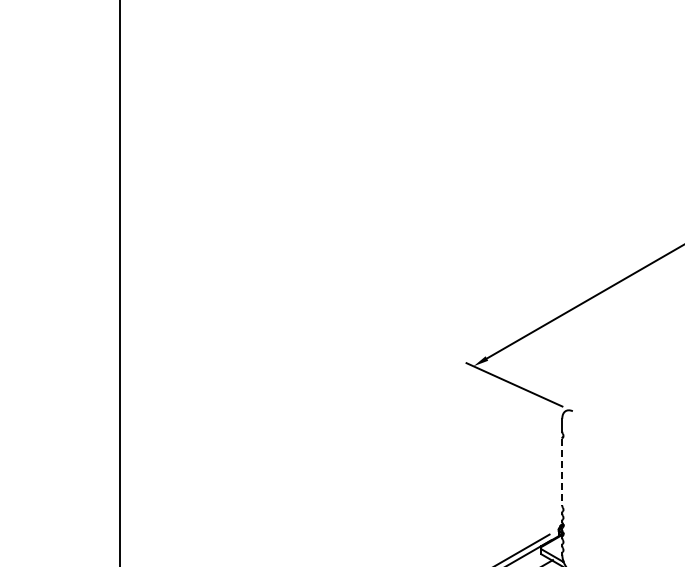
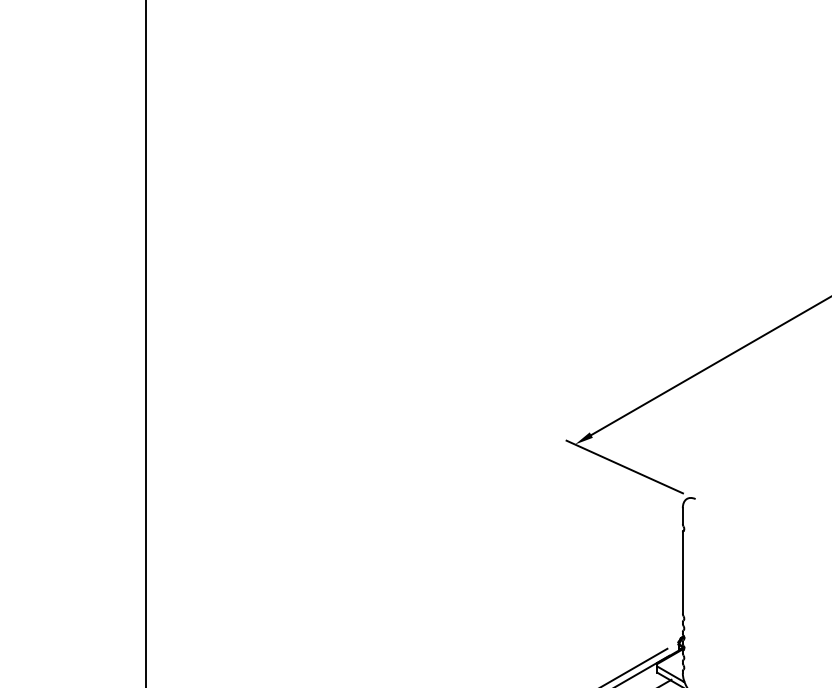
line: (562, 472) -> (683, 573), dashed -> solid

